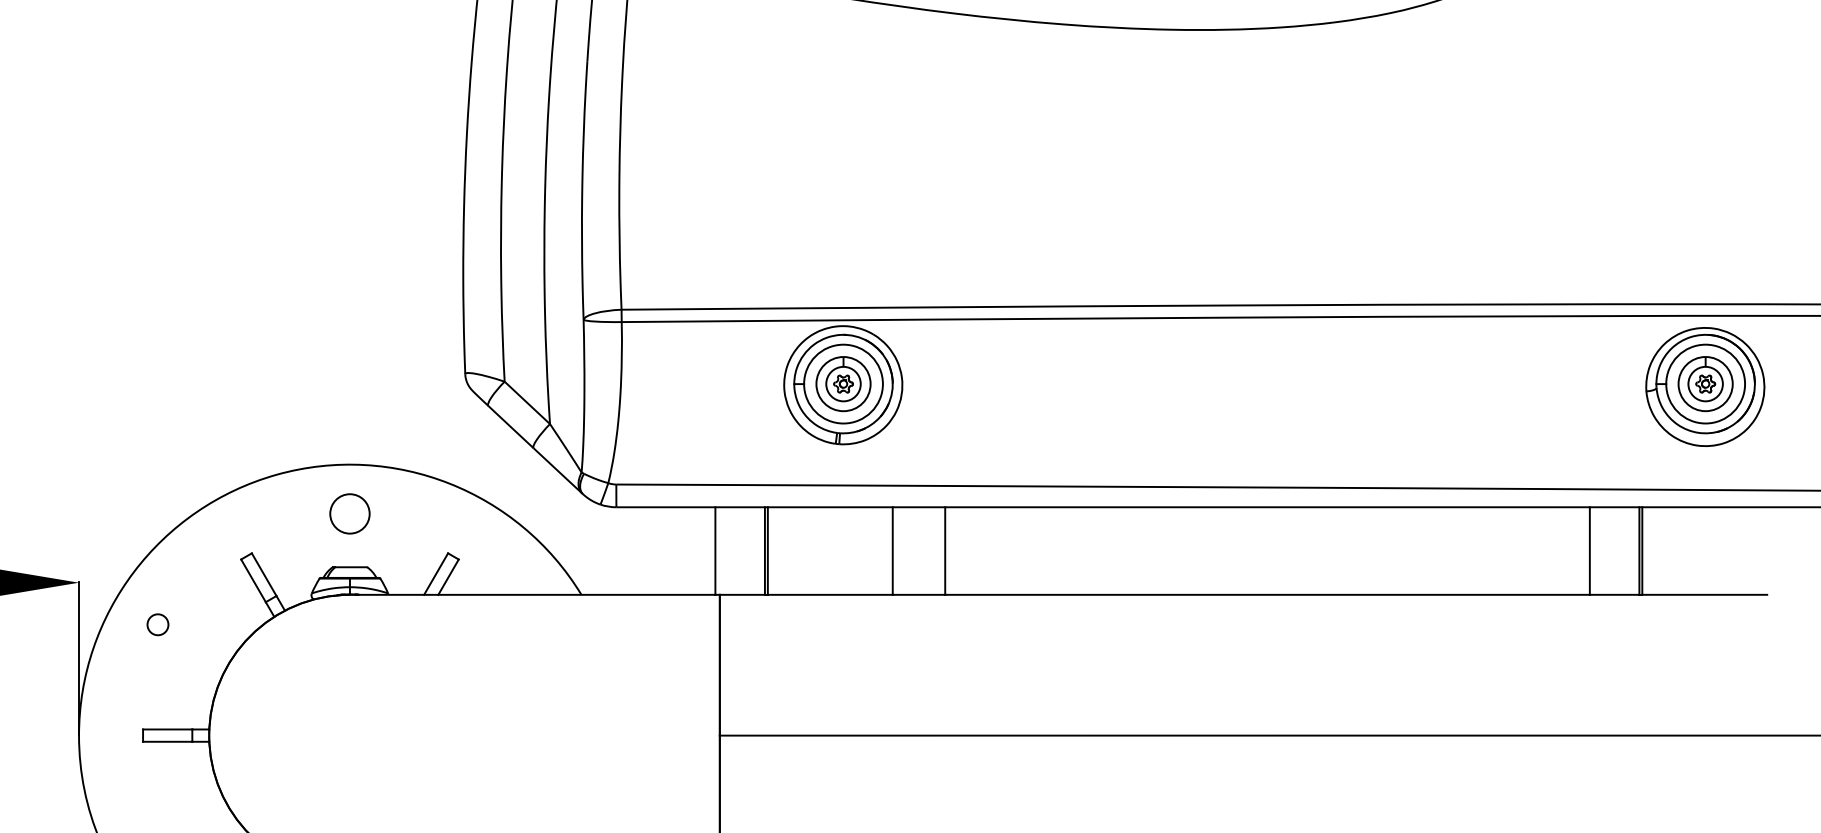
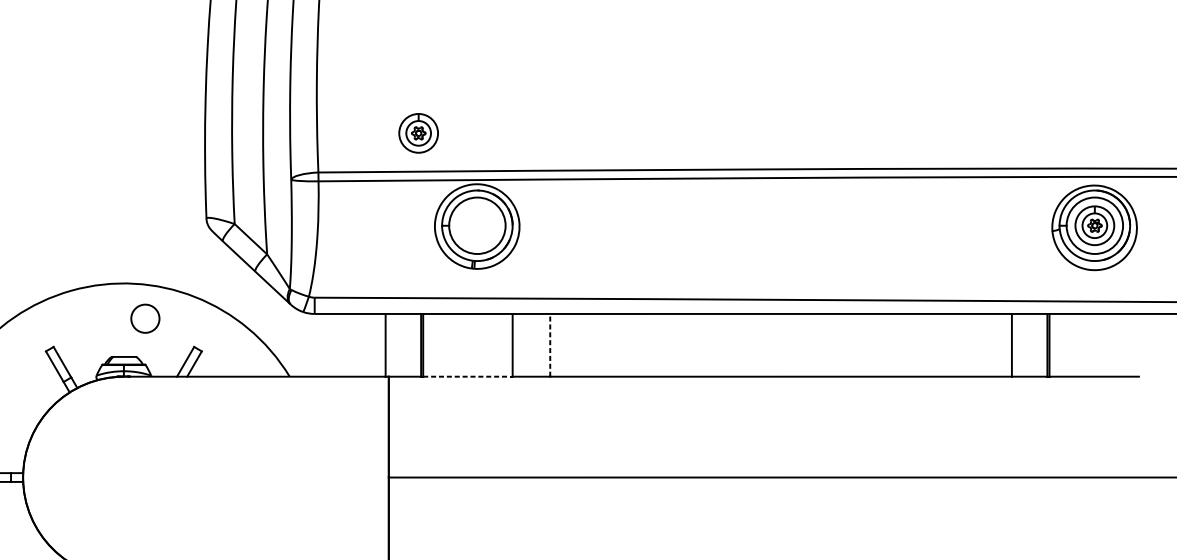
part: (843, 384) -> (418, 133), moved
circle: (349, 513) -> (145, 318), moved
line: (945, 551) -> (550, 345), solid -> dashed
line: (830, 594) -> (468, 376), solid -> dashed

